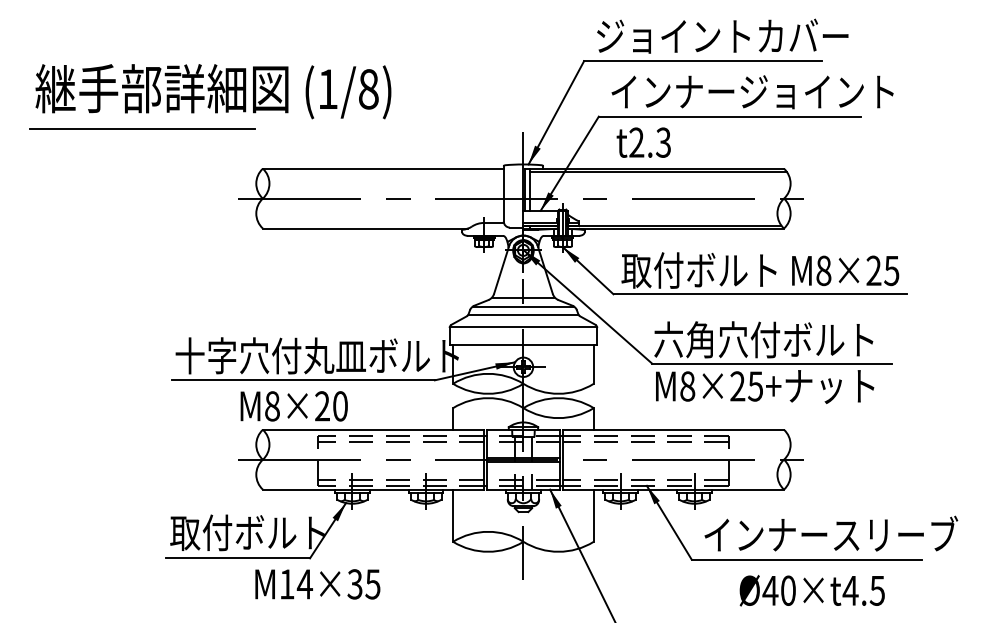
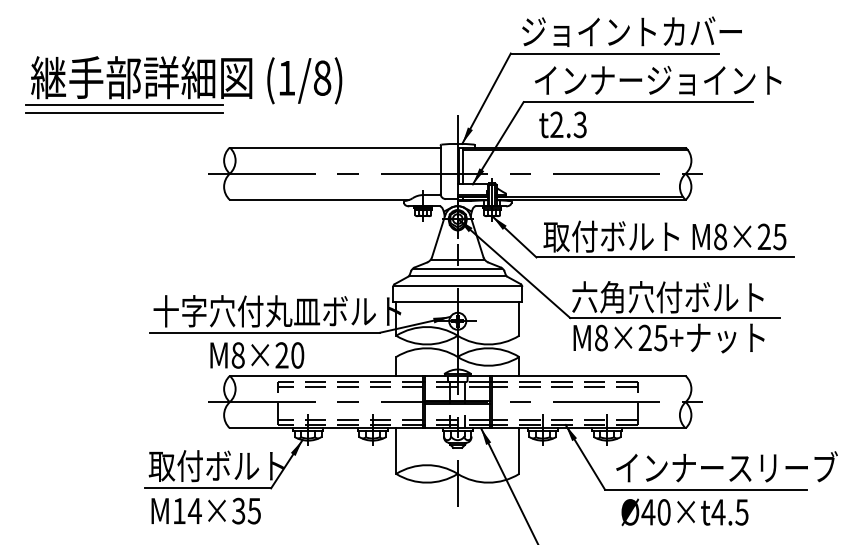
line: (142, 119) -> (124, 104), added
text: (317, 584) -> (205, 511), moved
text: (811, 590) -> (684, 512), moved

